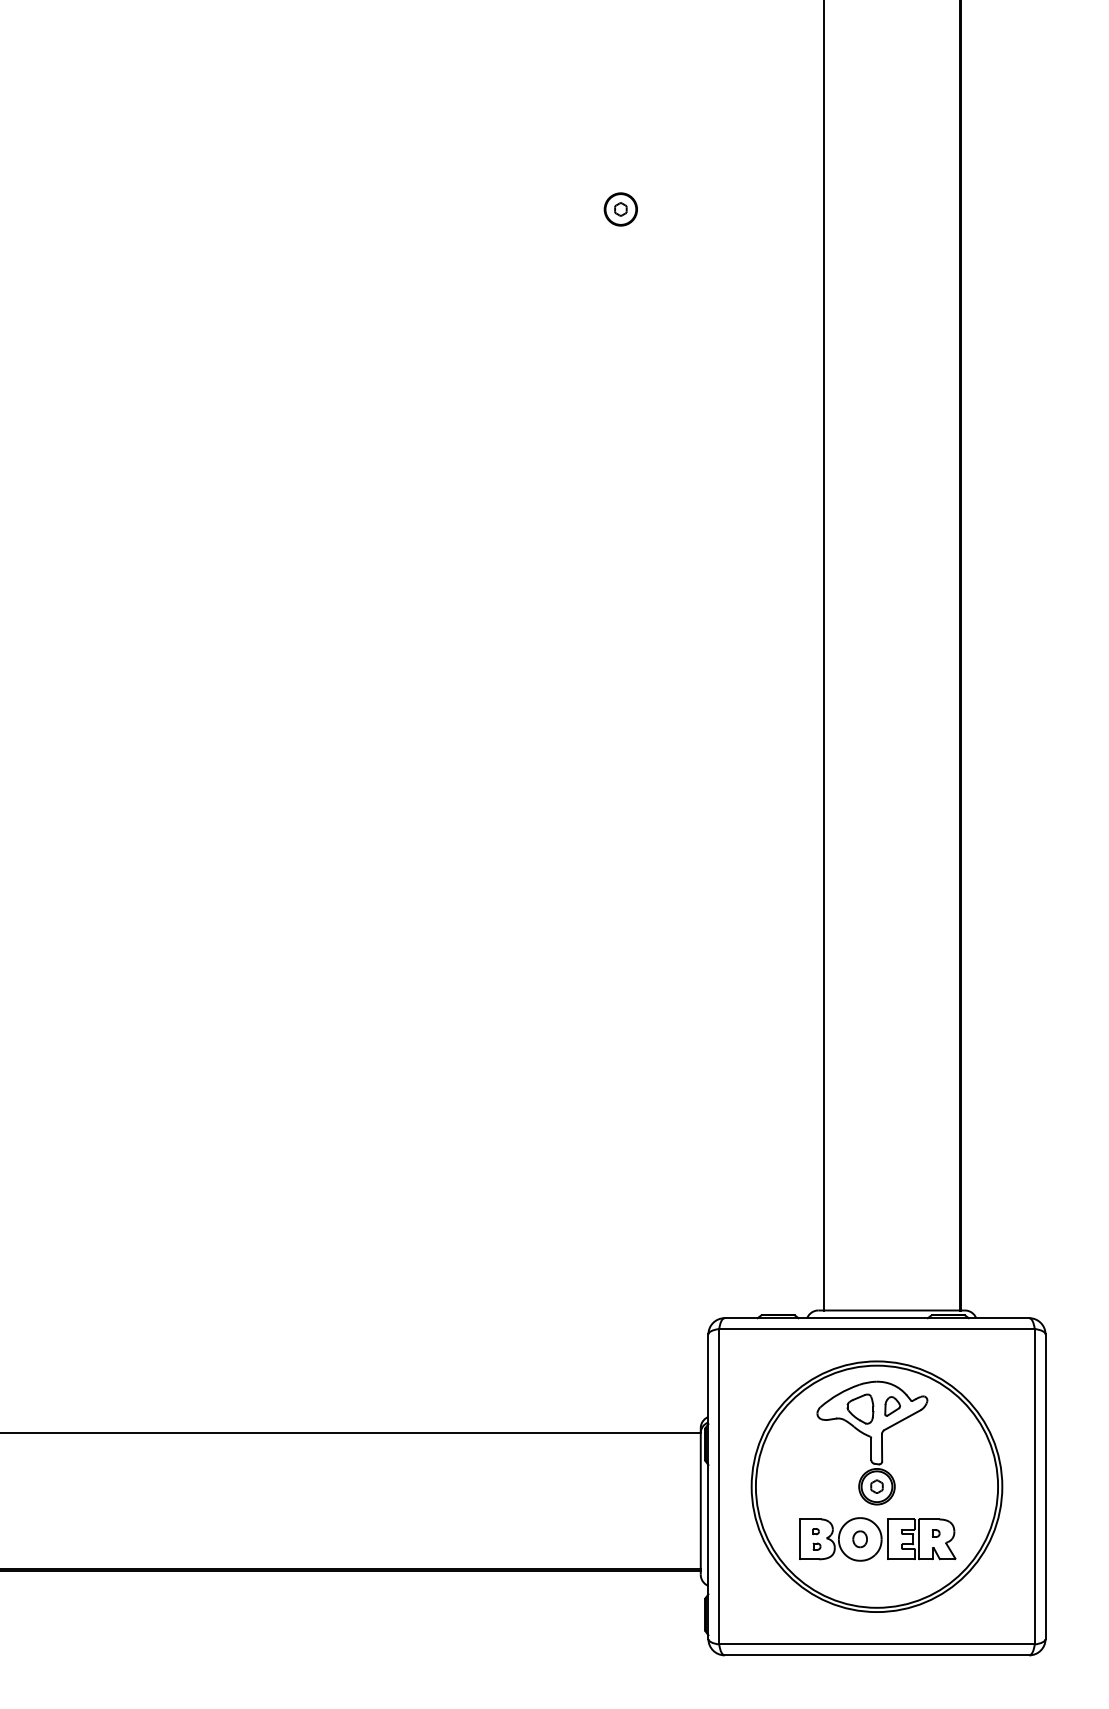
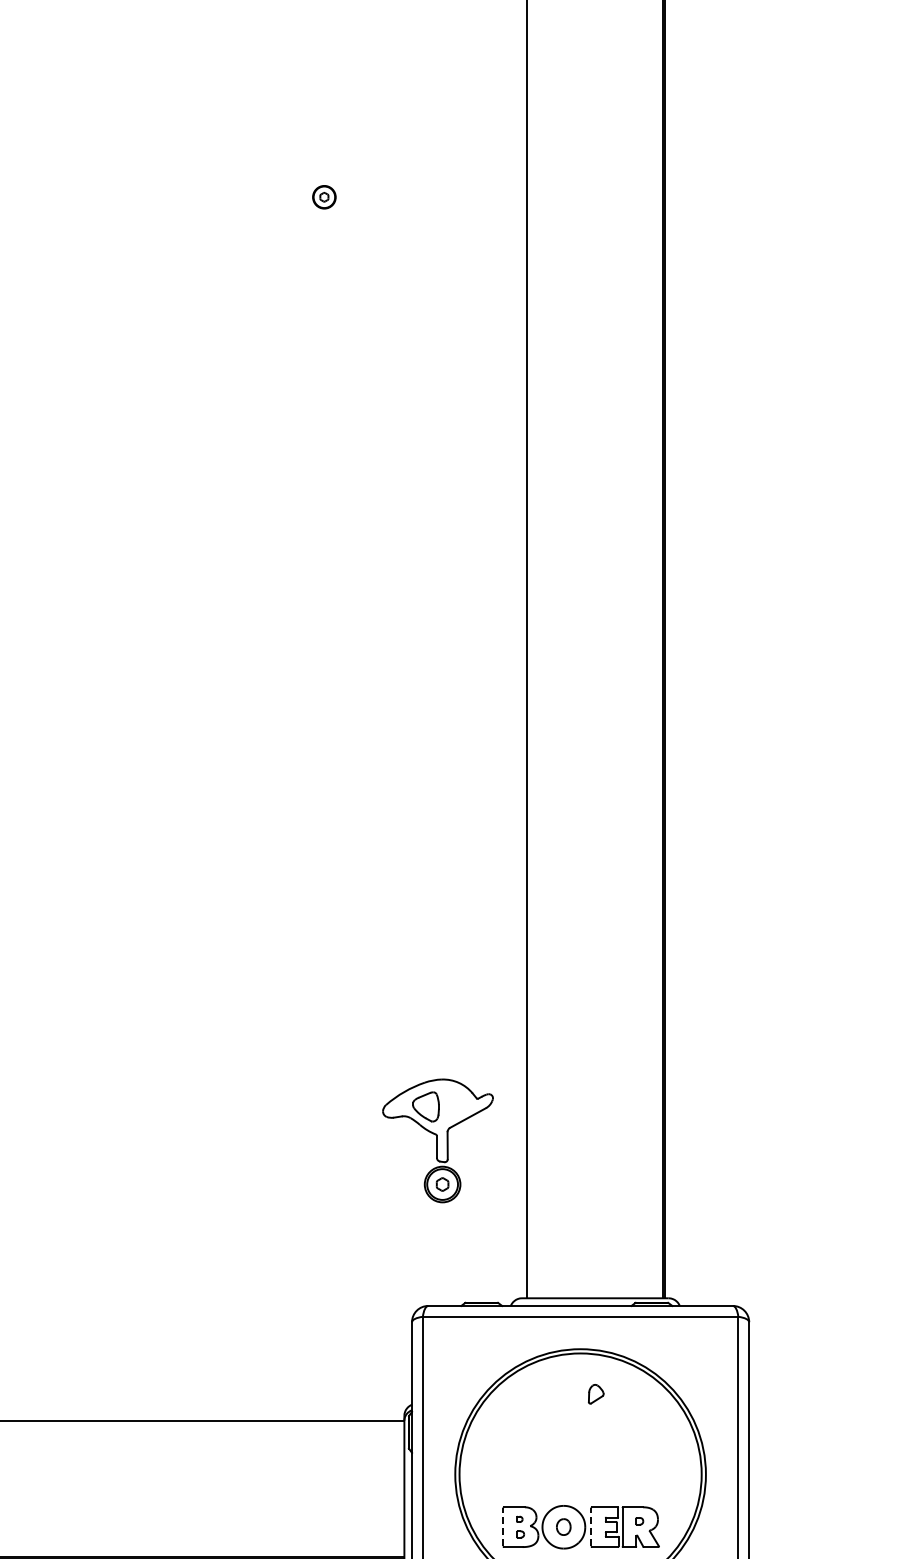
part: (620, 209) -> (324, 197), size x0.7
part: (872, 1442) -> (438, 1140), moved
line: (799, 1538) -> (503, 1526), solid -> dashed
line: (887, 1538) -> (591, 1526), solid -> dashed

